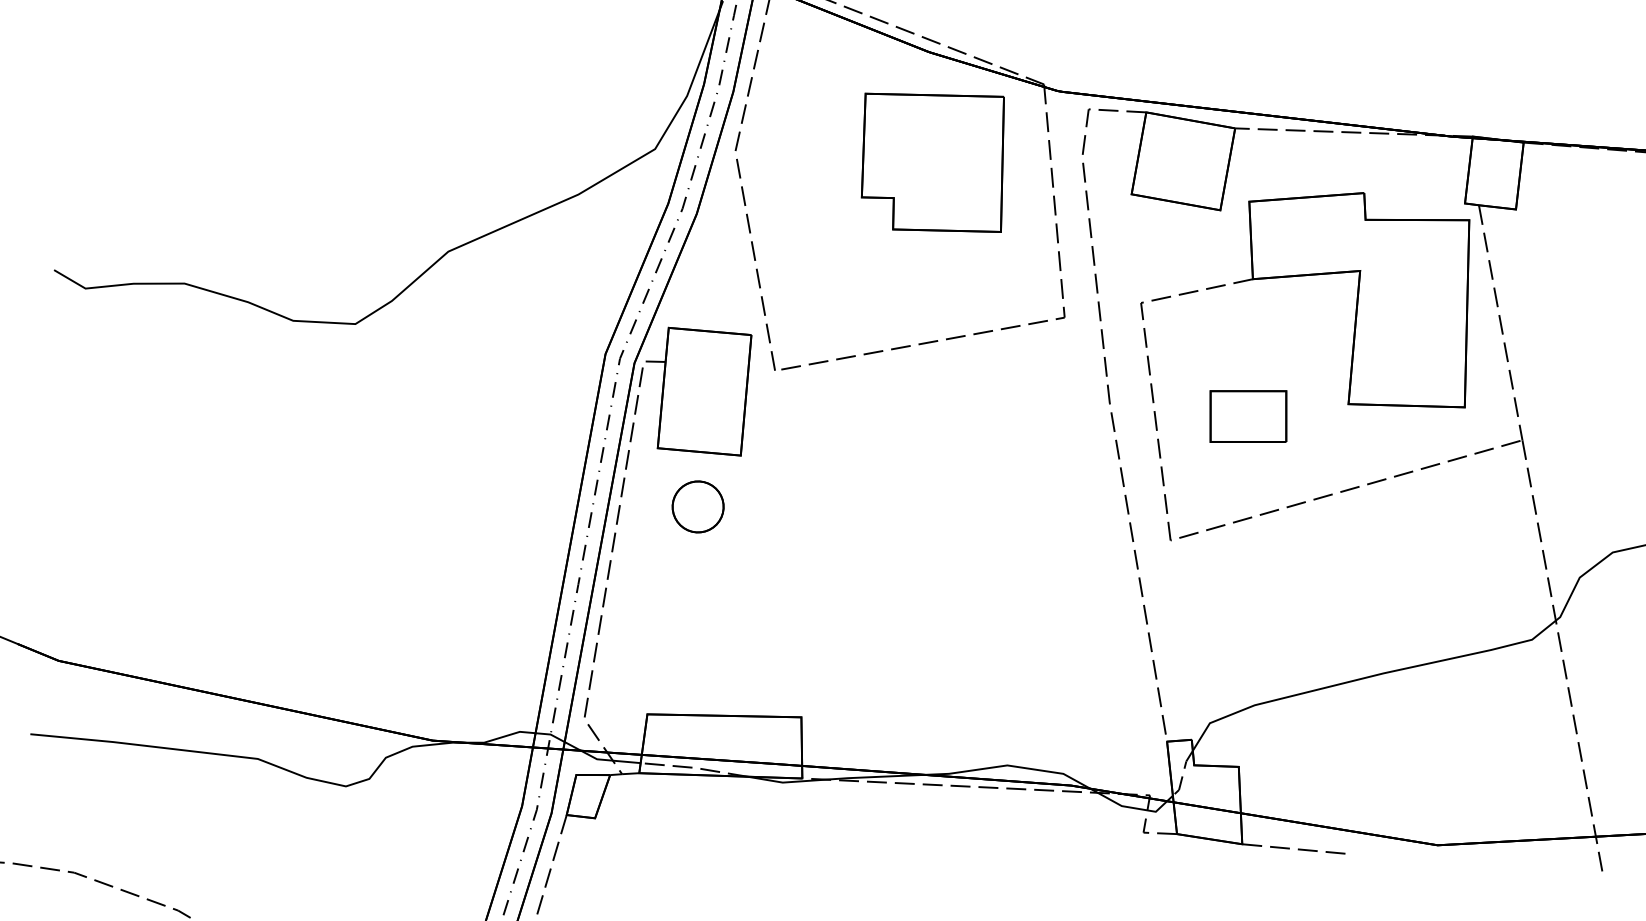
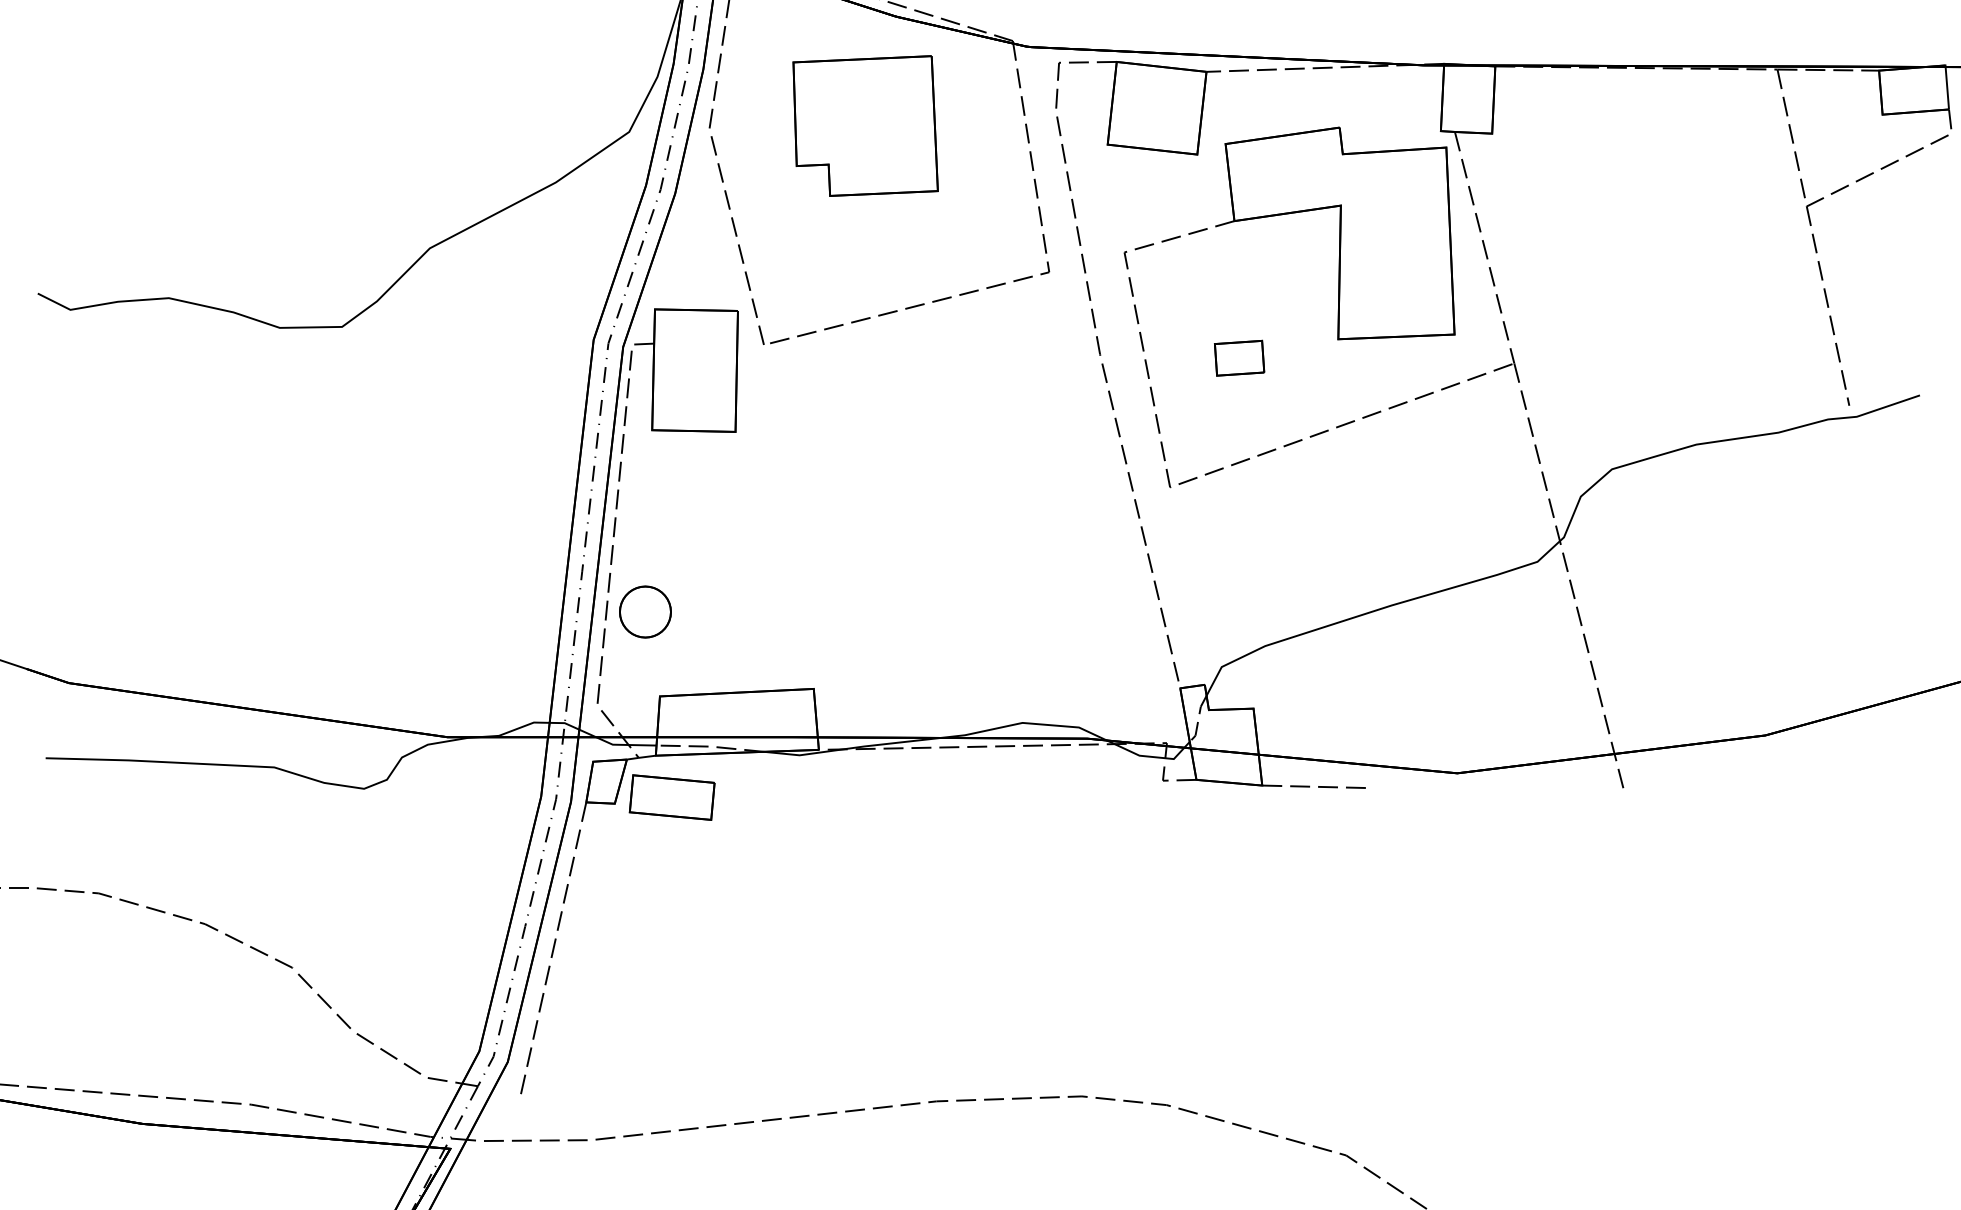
part: (933, 161) -> (865, 125), moved
part: (1248, 415) -> (1239, 357), size x0.62
part: (698, 506) -> (645, 611), moved
part: (652, 815) -> (671, 797), added

